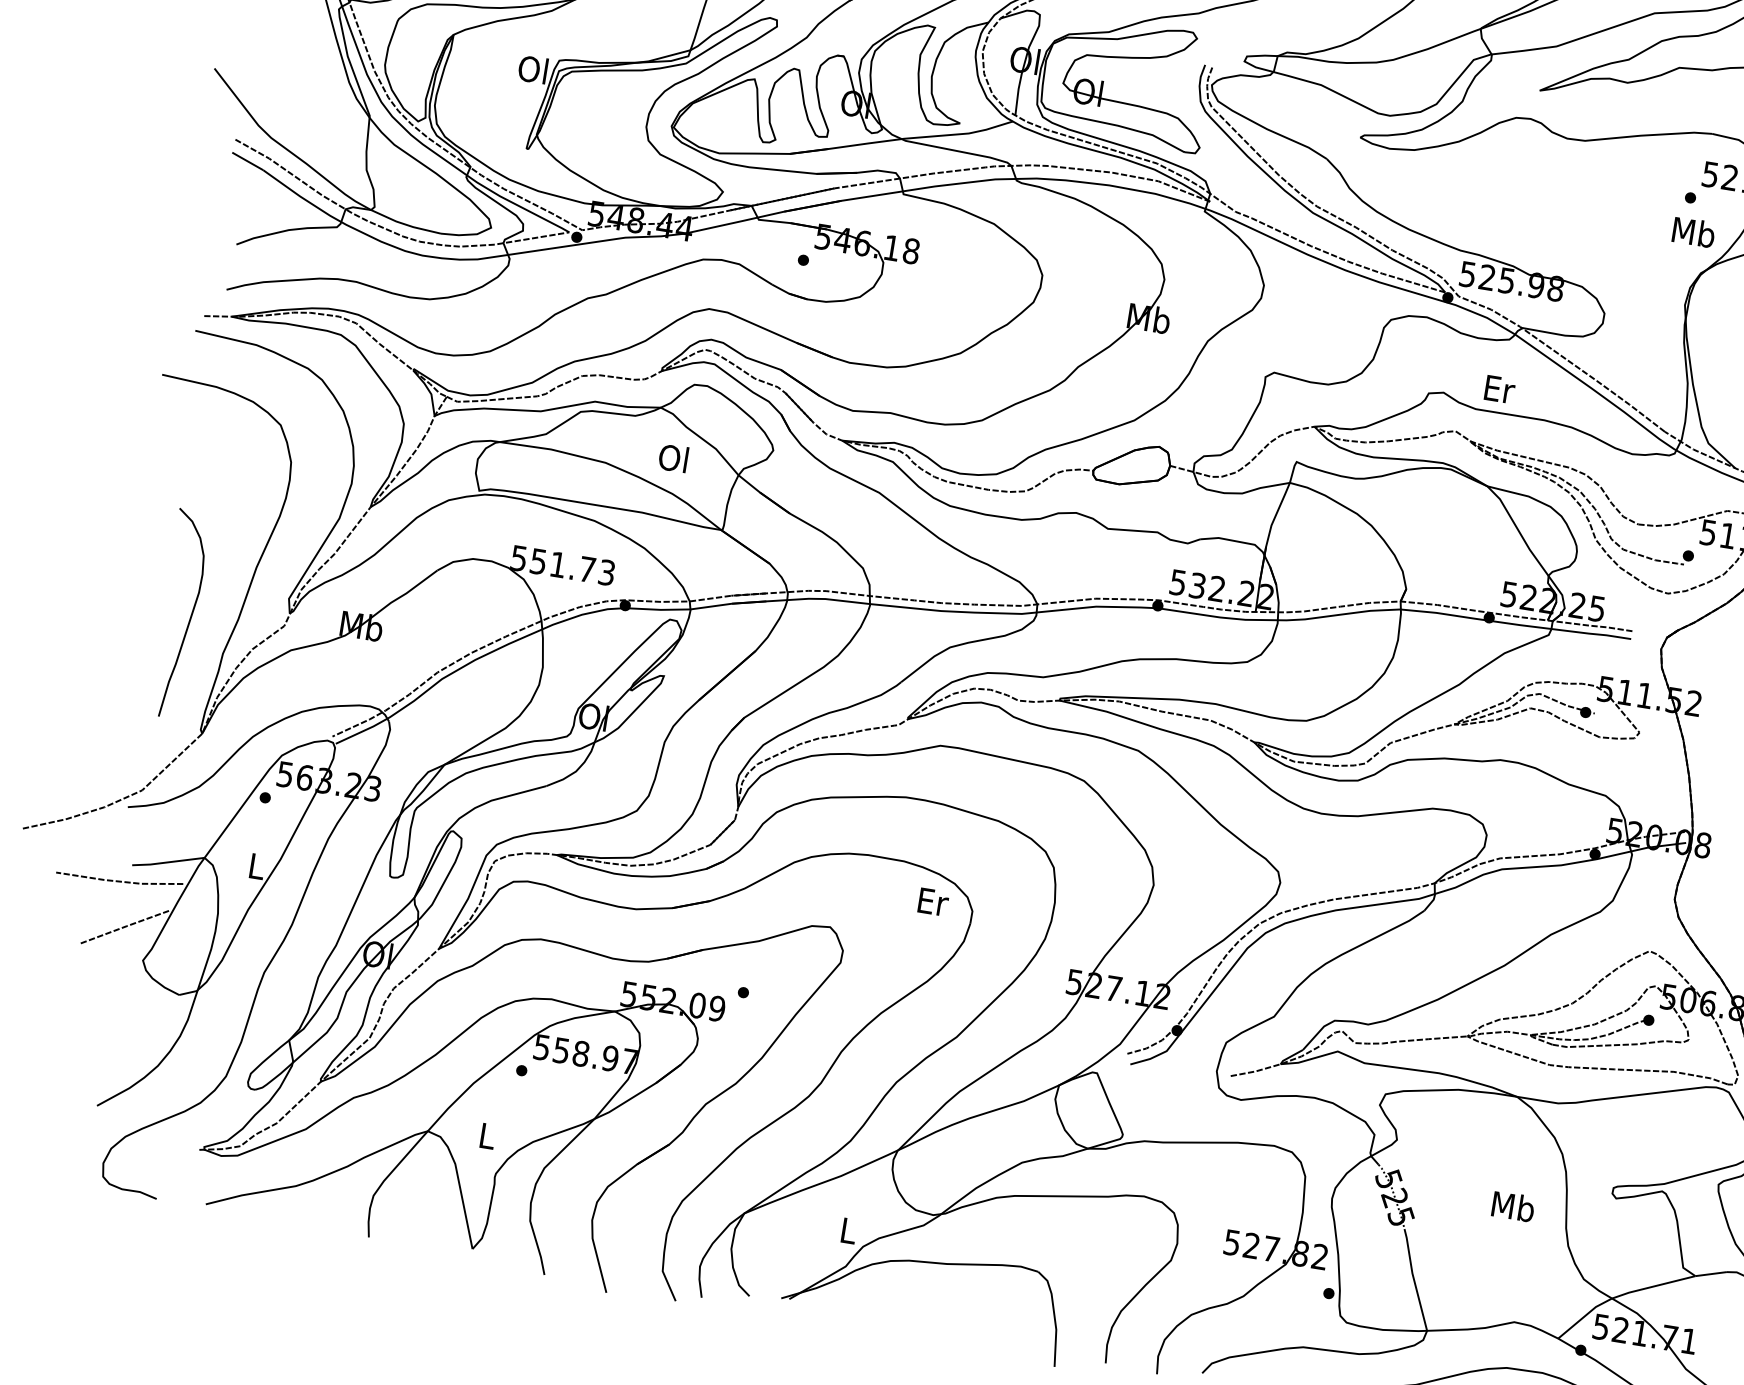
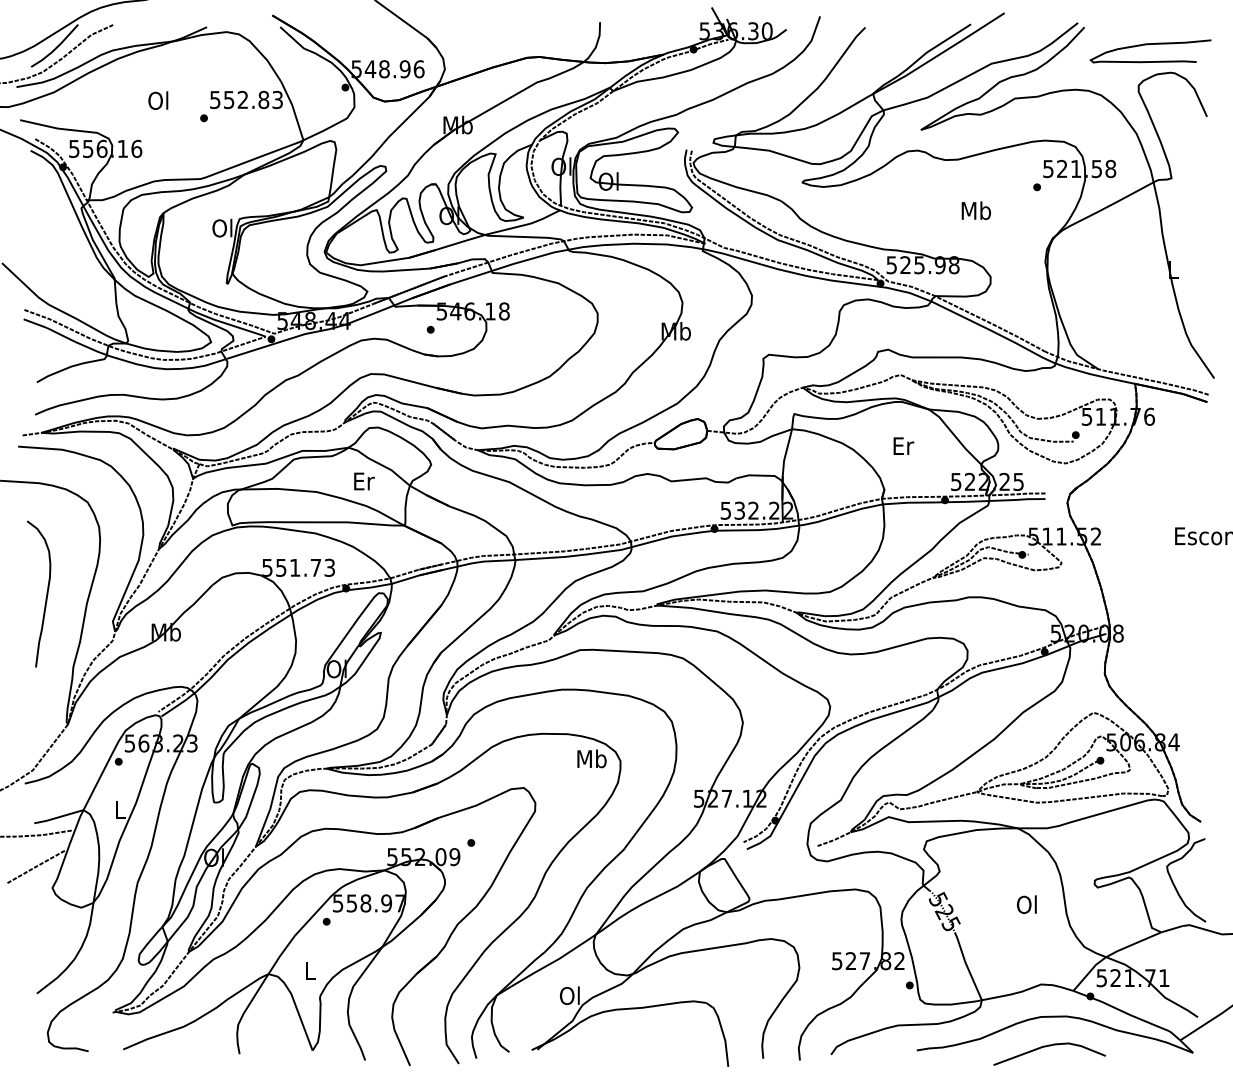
text: (1692, 231) -> (975, 210), moved
text: (1499, 388) -> (903, 445), moved
text: (674, 458) -> (363, 481), Ol -> Er
curve: (190, 614) -> (46, 593), moved
text: (932, 901) -> (591, 758), Er -> Mb
text: (1513, 1206) -> (1027, 904), Mb -> Ol
text: (847, 1230) -> (569, 995), L -> Ol

